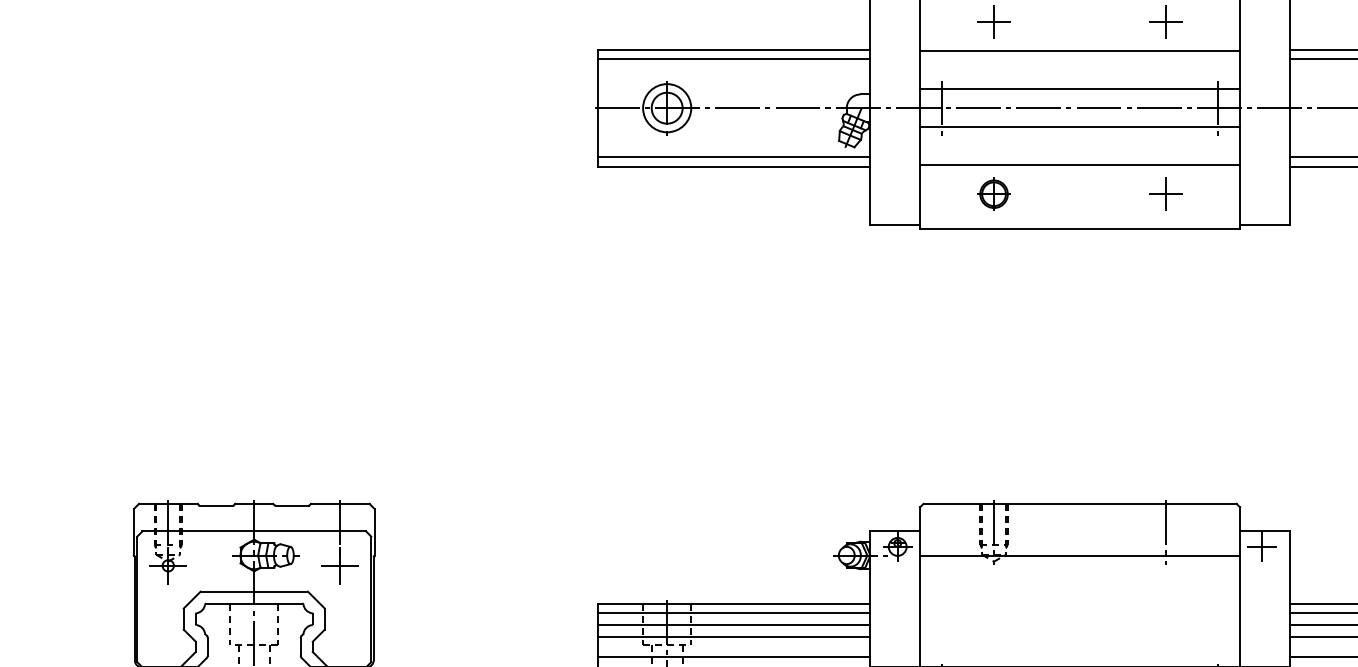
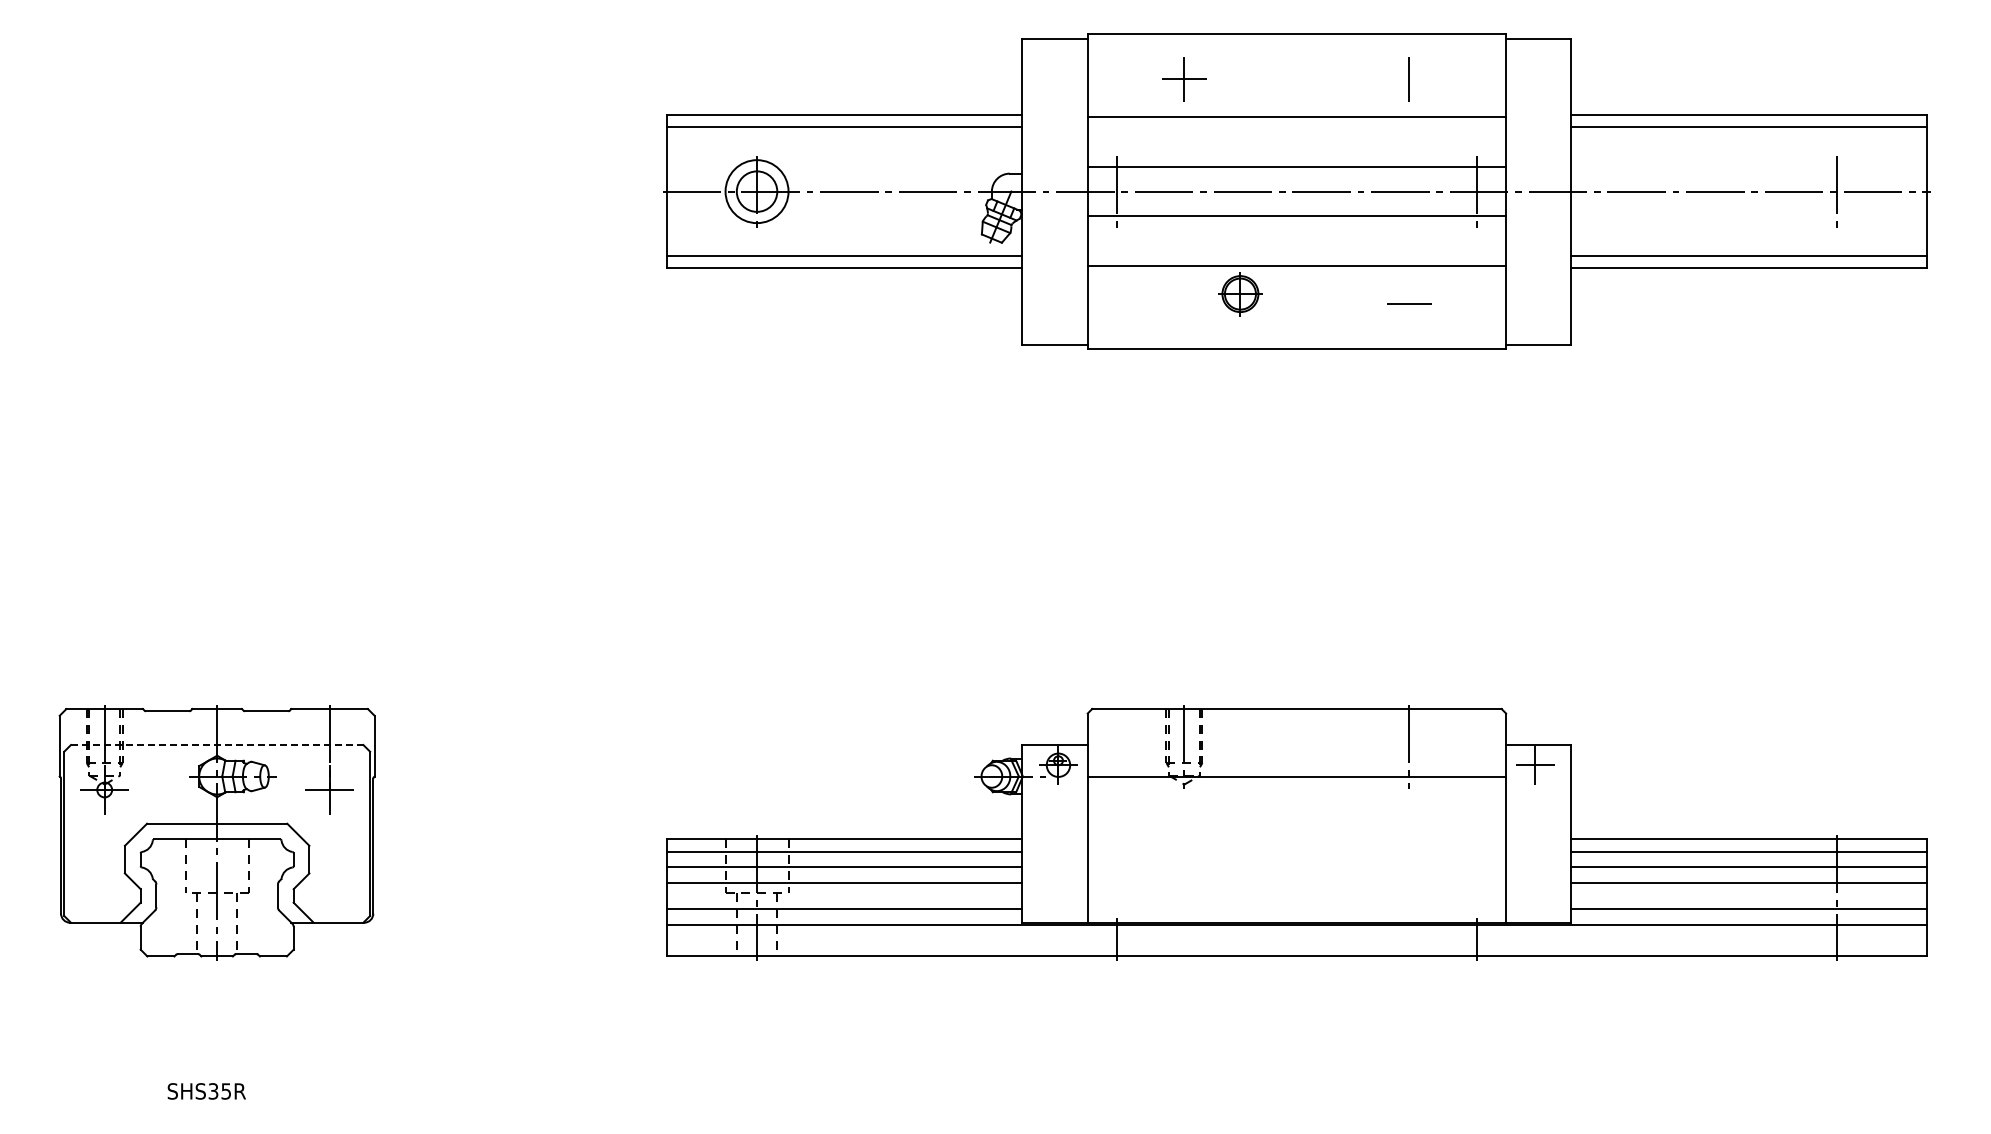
line: (1165, 22) -> (1408, 79), removed
line: (1166, 193) -> (1409, 303), removed
part: (994, 194) -> (1240, 294), moved
line: (254, 531) -> (217, 745), solid -> dashed

